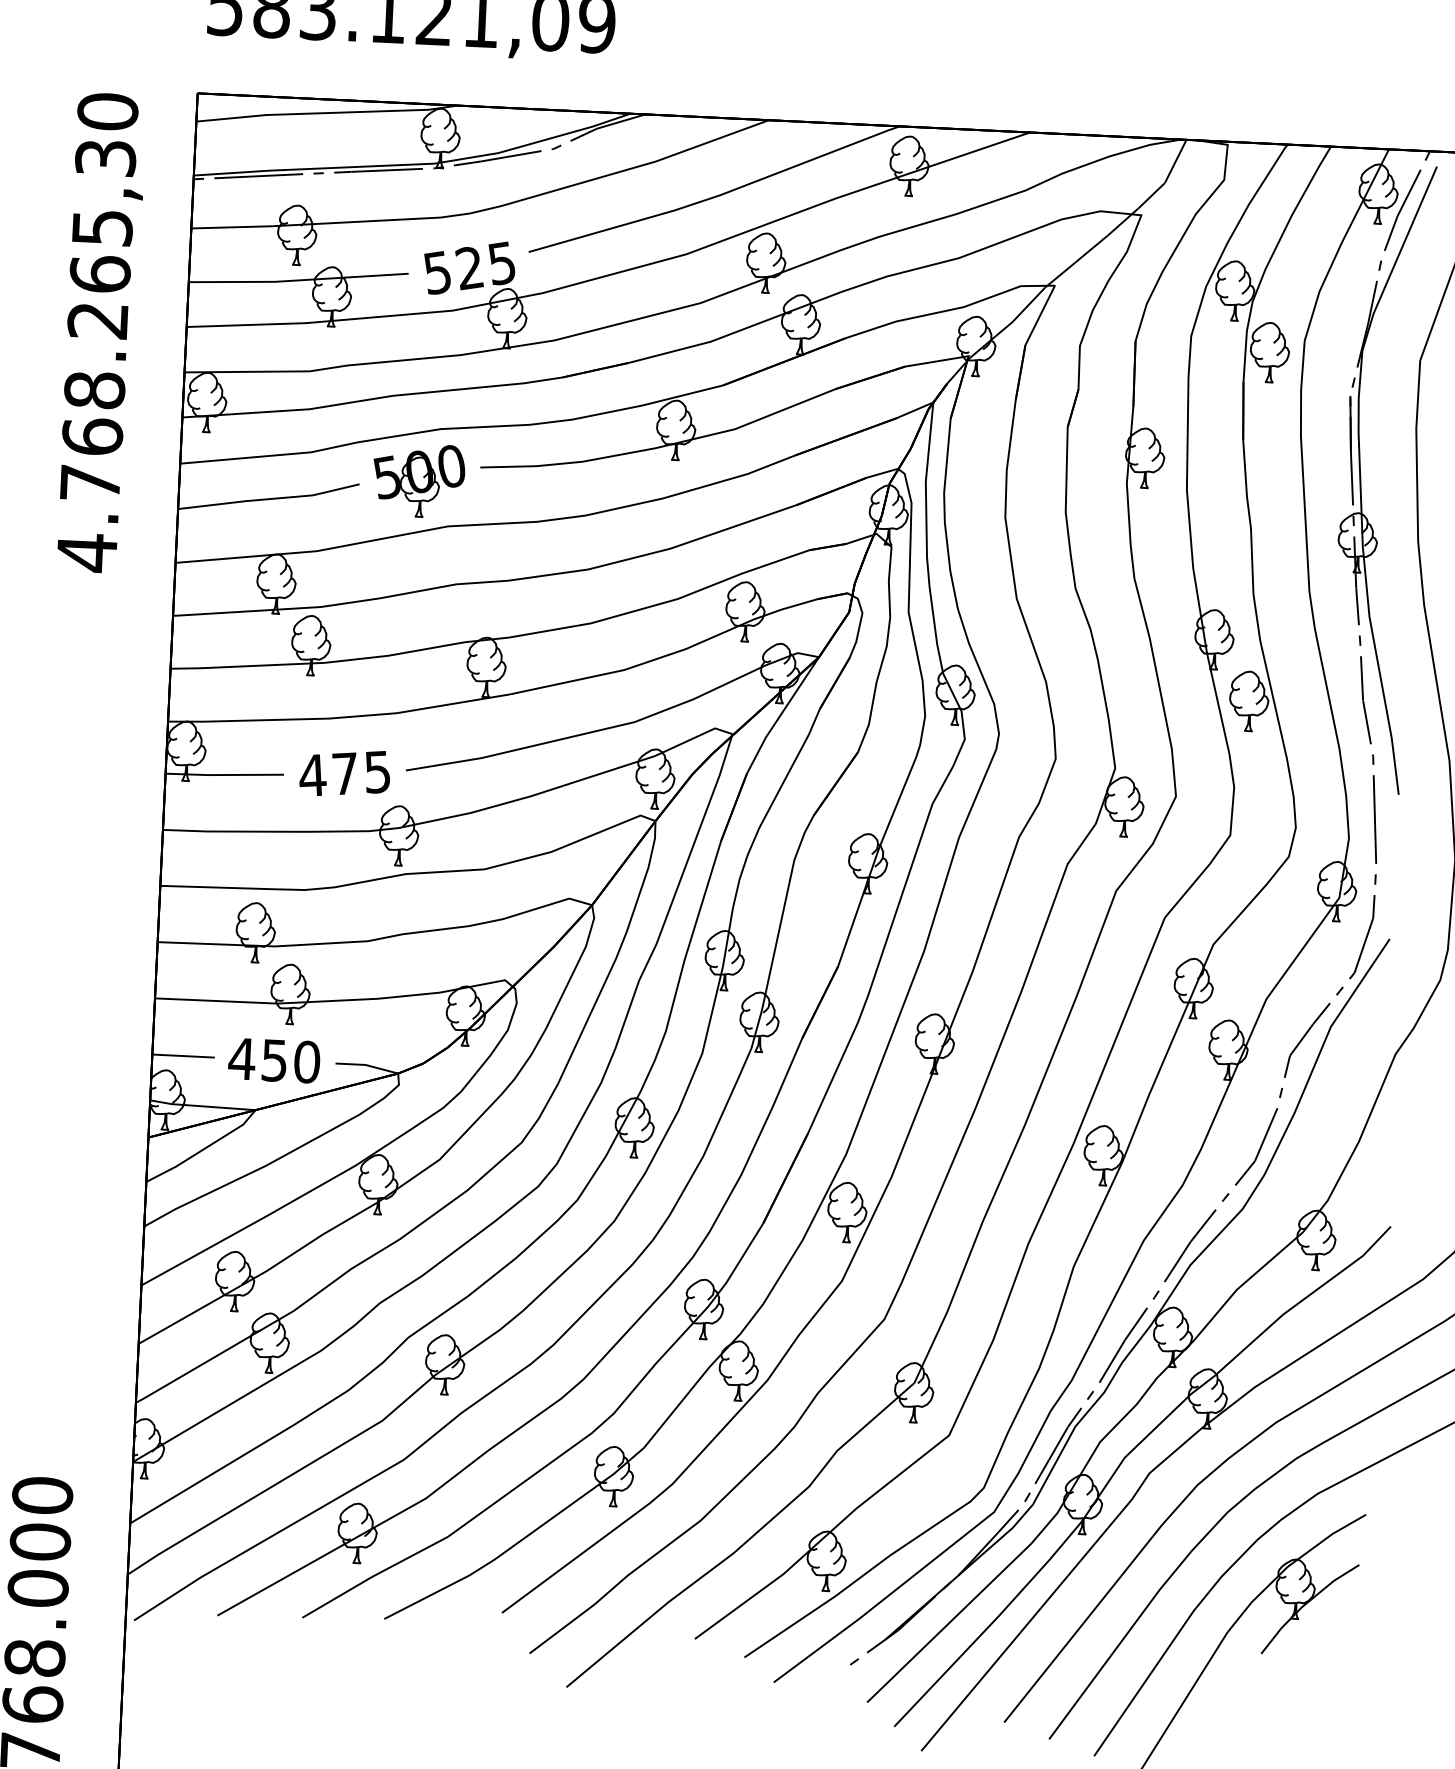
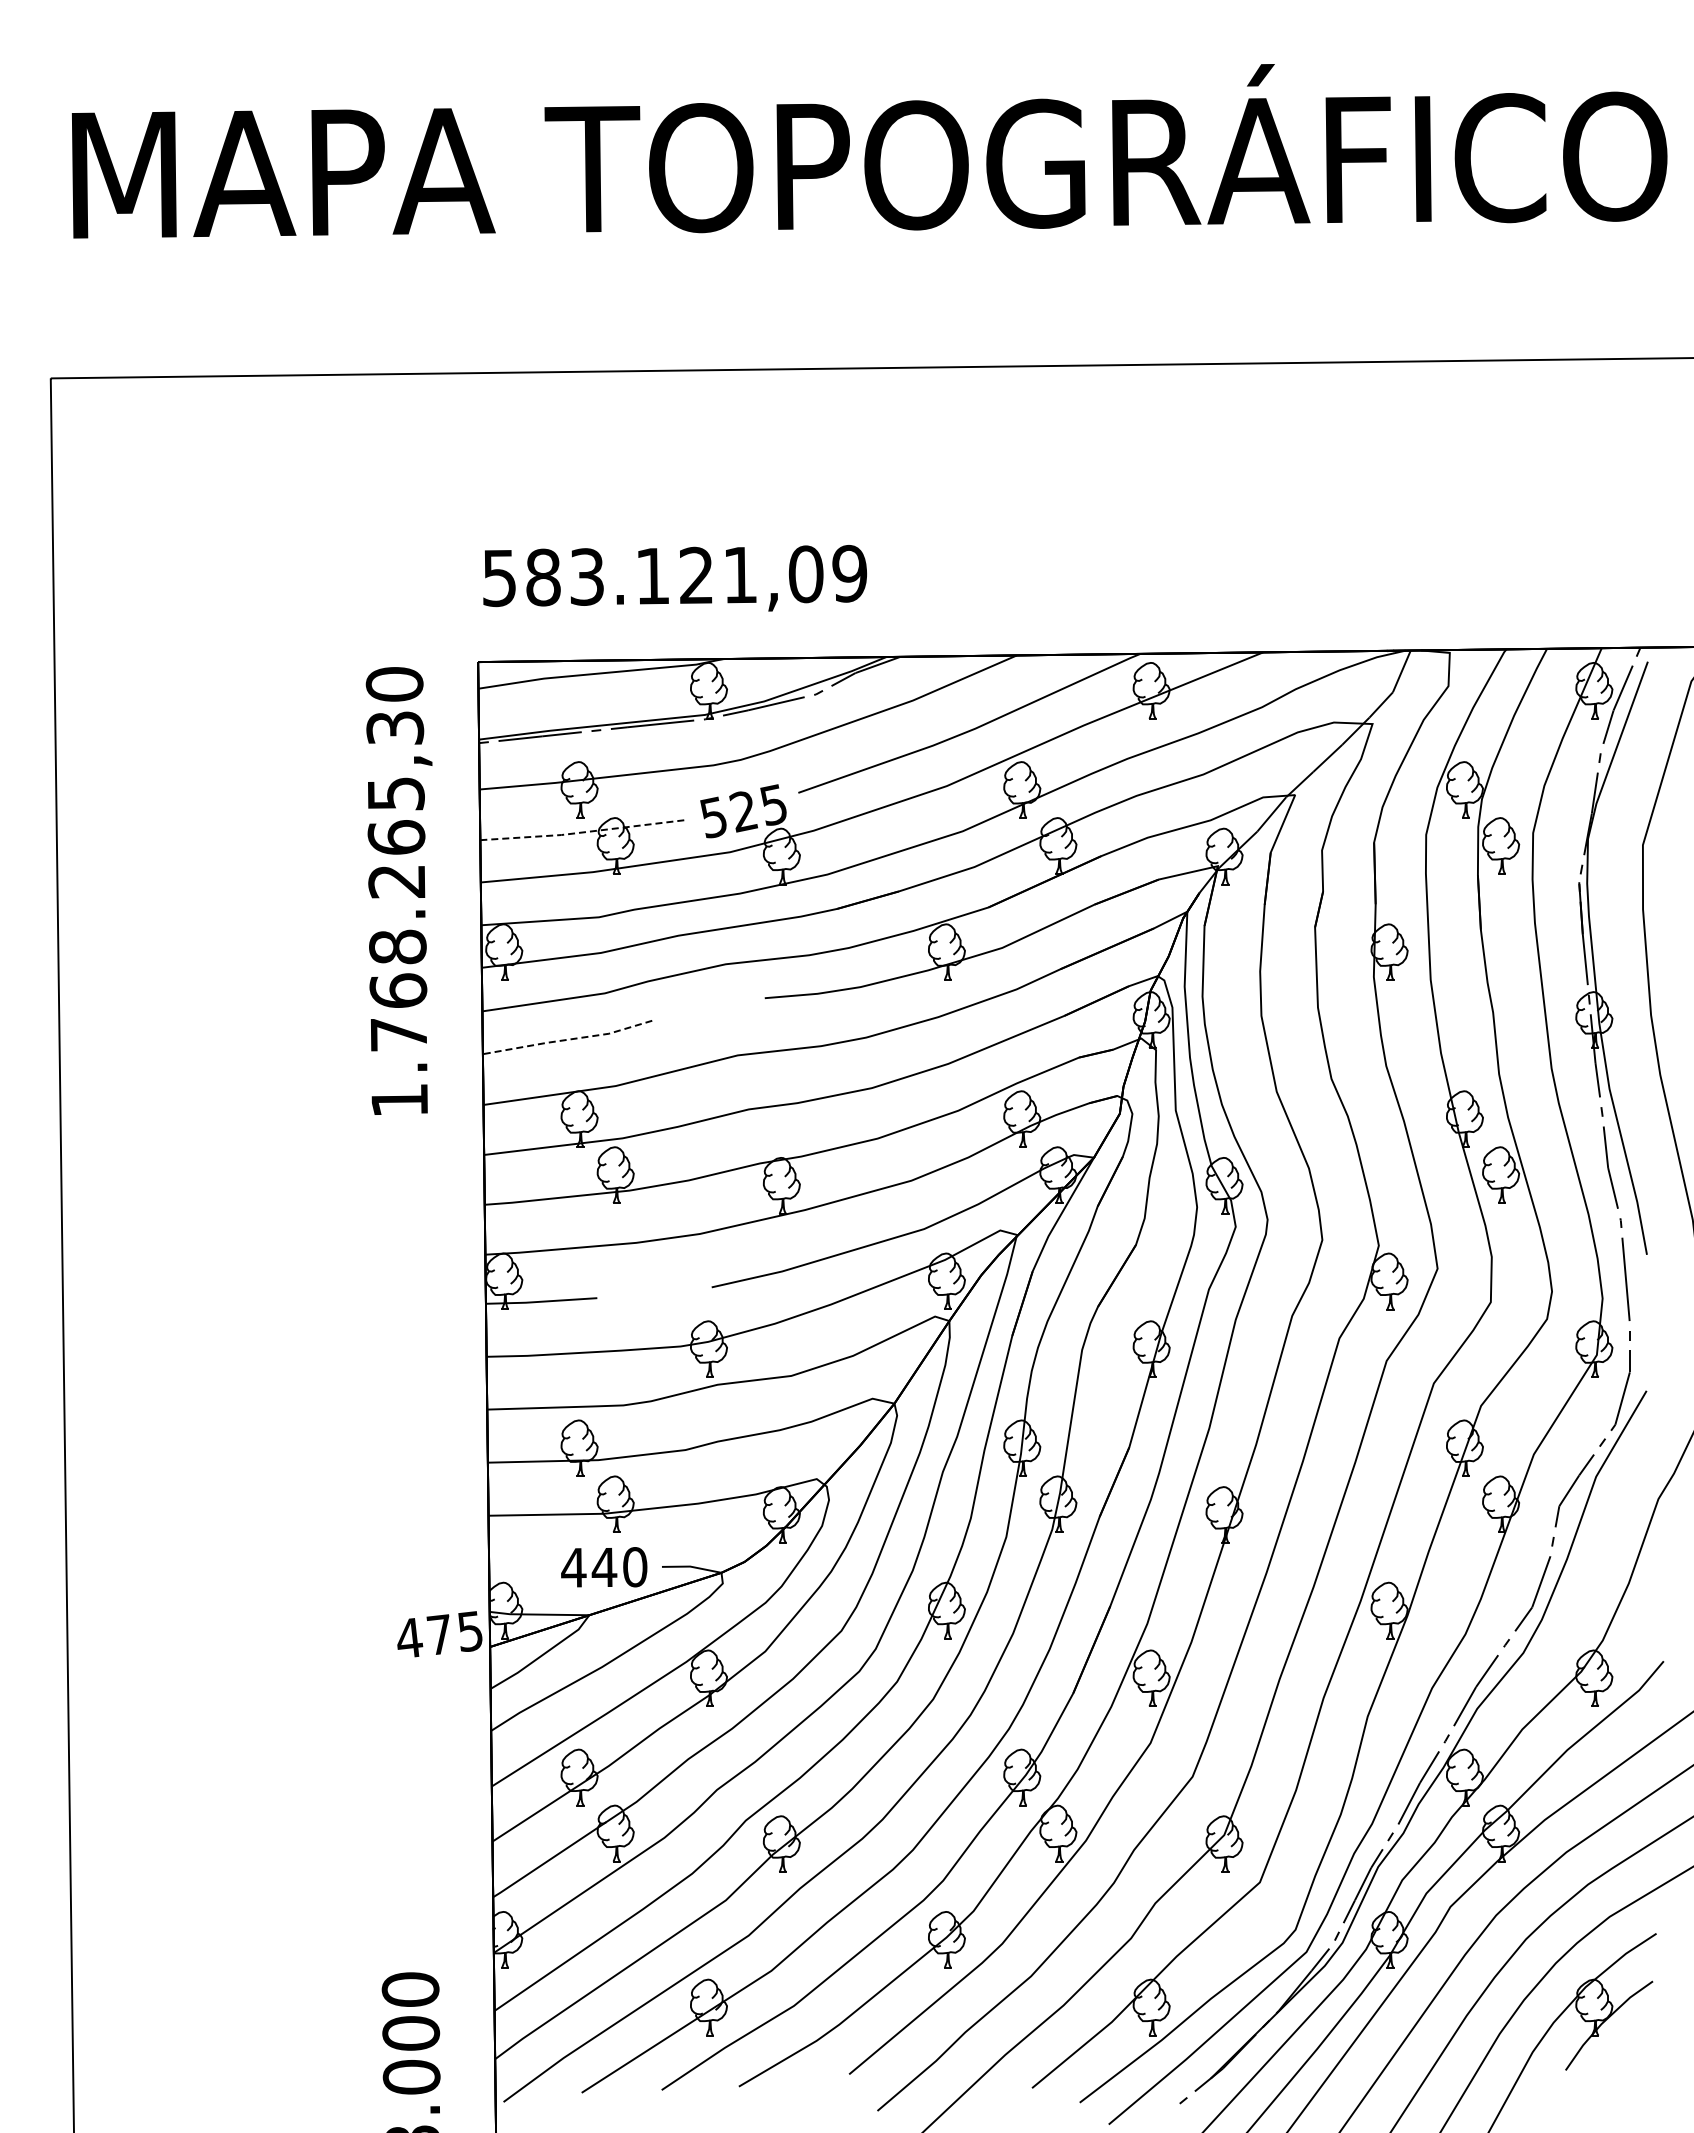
line: (298, 280) -> (583, 832), solid -> dashed
part: (418, 480) -> (707, 1013), removed
line: (268, 498) -> (567, 1039), solid -> dashed
text: (86, 552) -> (399, 1100), 4.768.265,30 -> 1.768.265,30
text: (344, 773) -> (439, 1634), moved
line: (183, 1056) -> (518, 1568), removed
text: (274, 1060) -> (604, 1567), 450 -> 440

